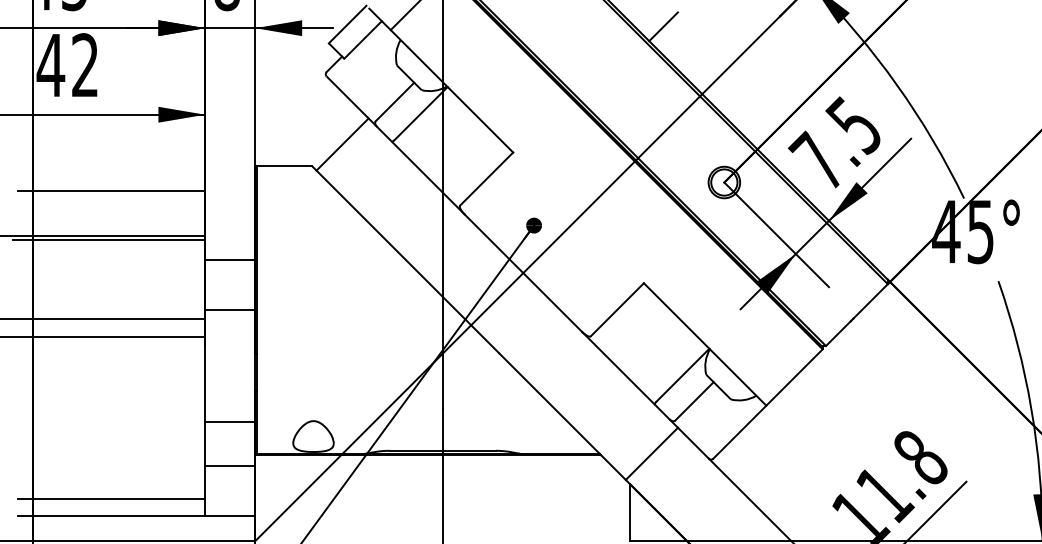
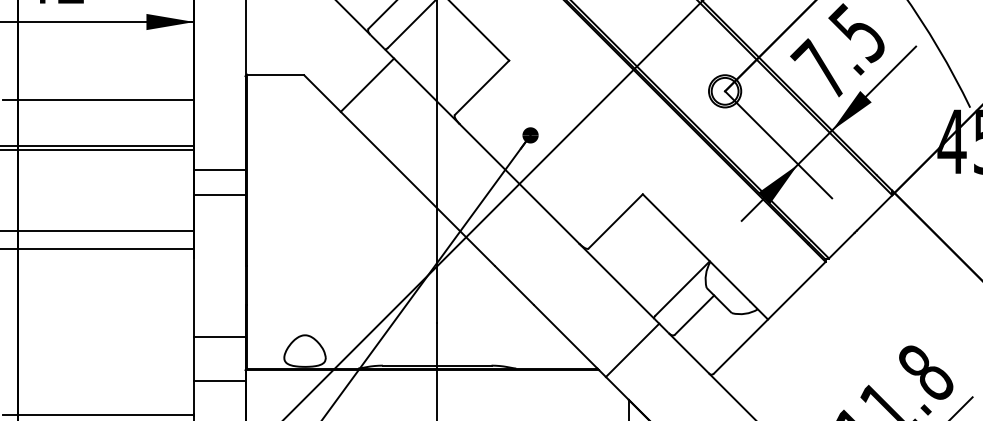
line: (342, 144) -> (367, 85), moved
line: (230, 309) -> (220, 194), moved
line: (651, 453) -> (632, 349), moved

